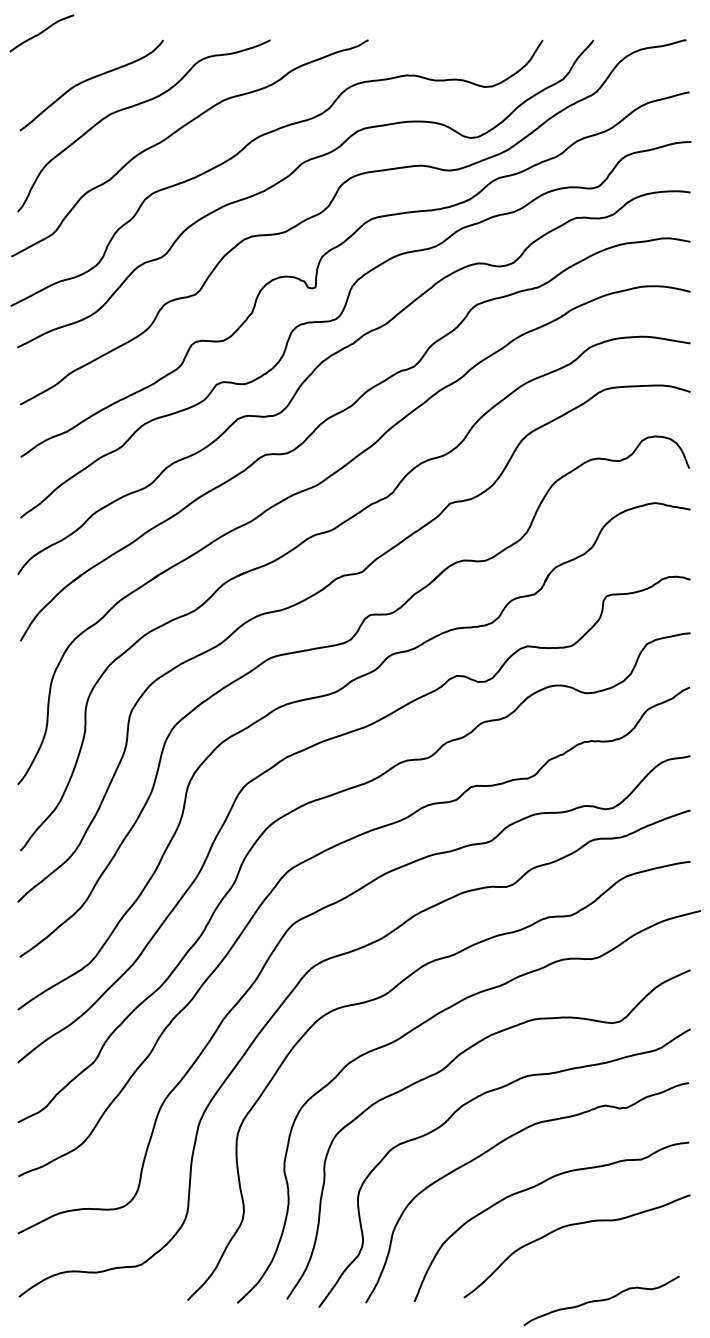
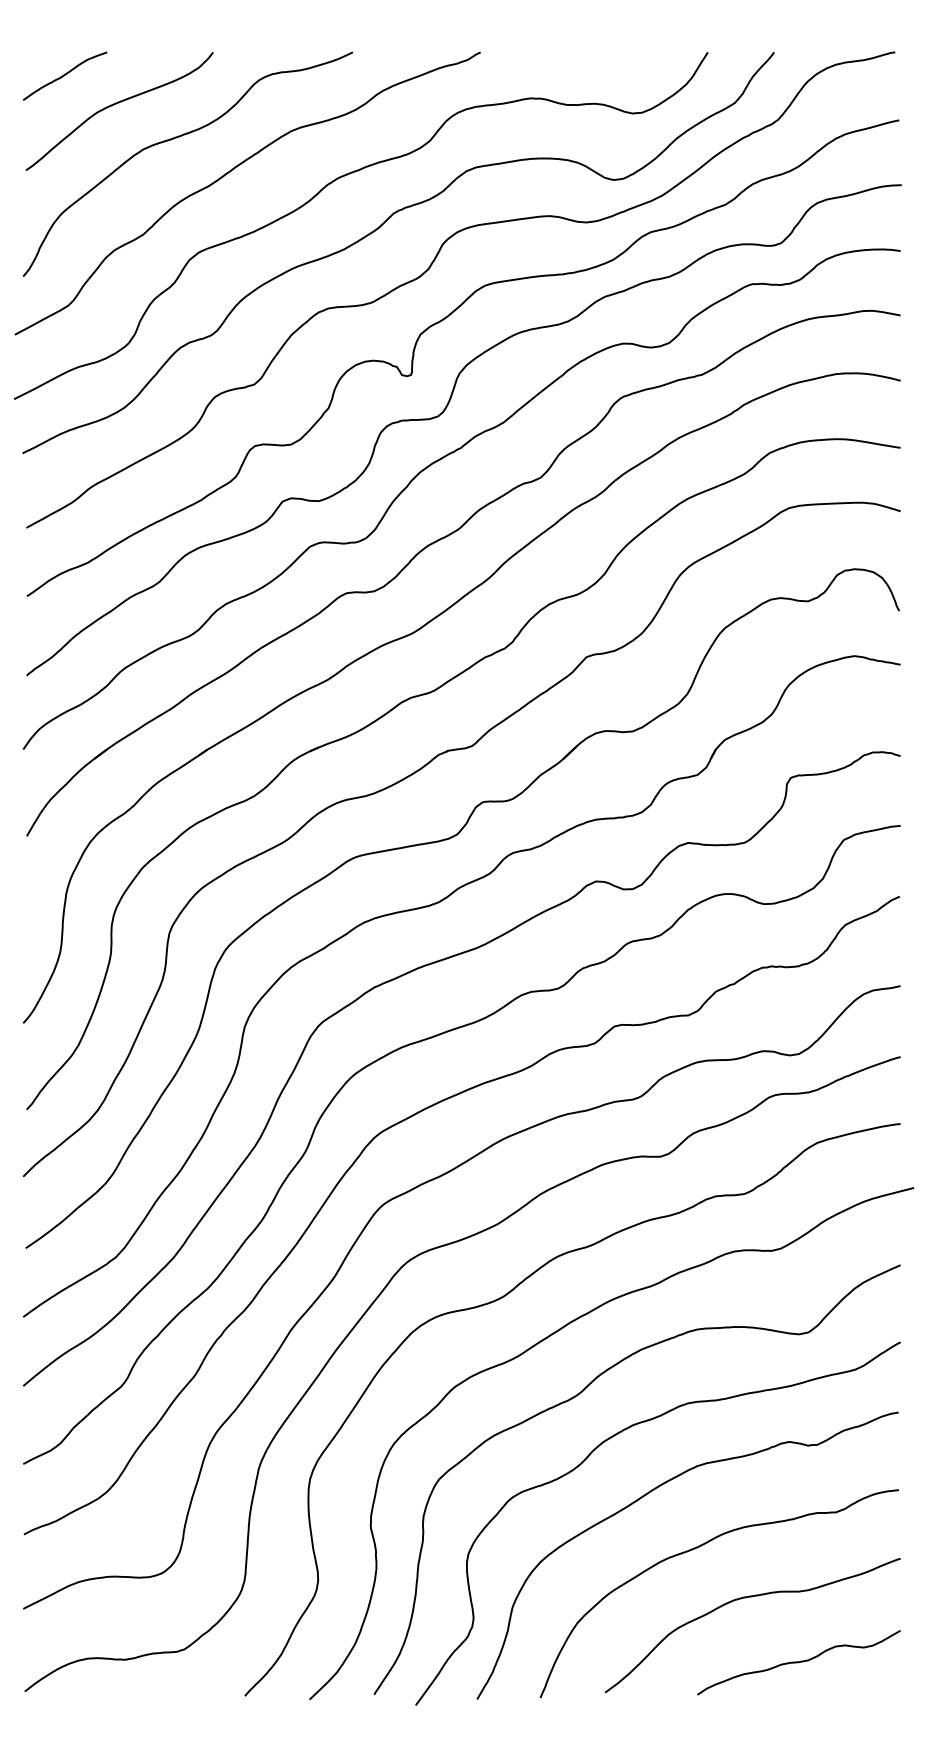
curve: (41, 33) -> (64, 76), moved
curve: (601, 1300) -> (798, 1662), moved

